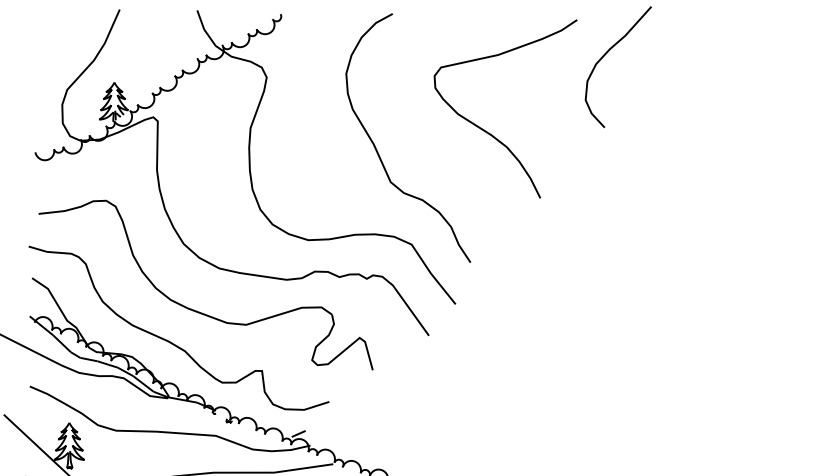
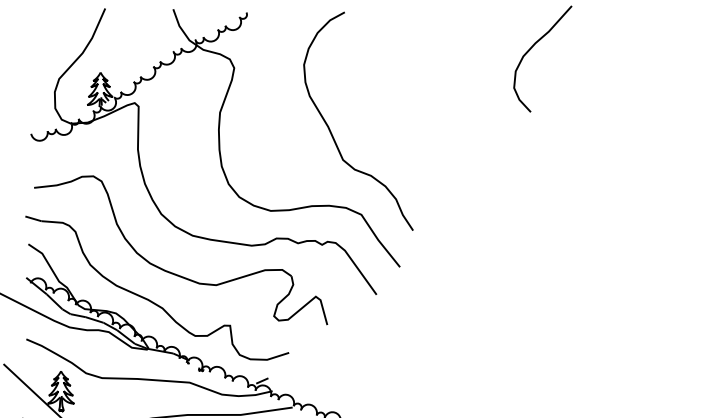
curve: (489, 132) -> (429, 116), removed

